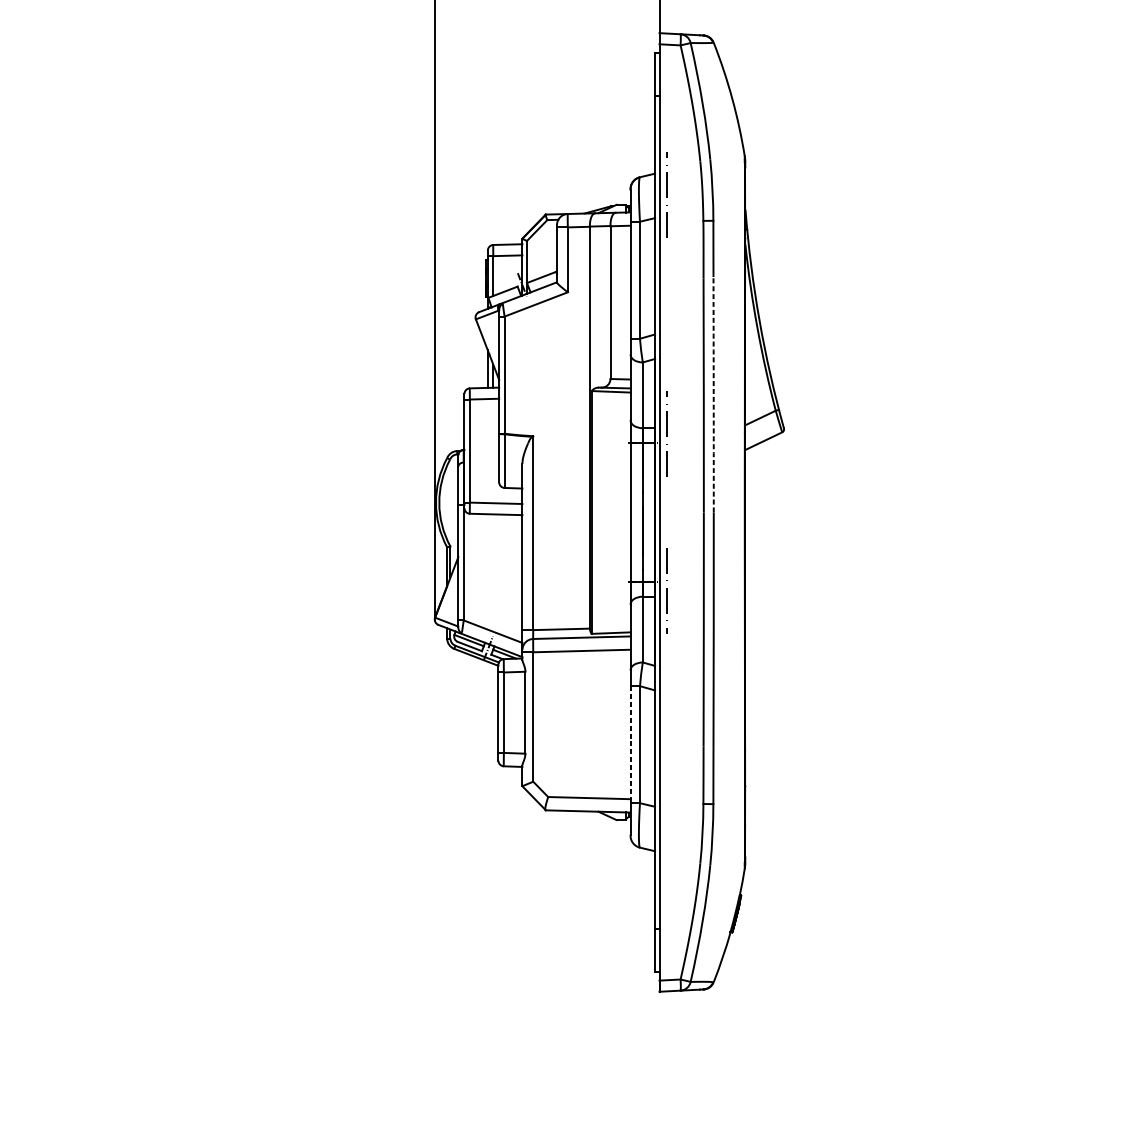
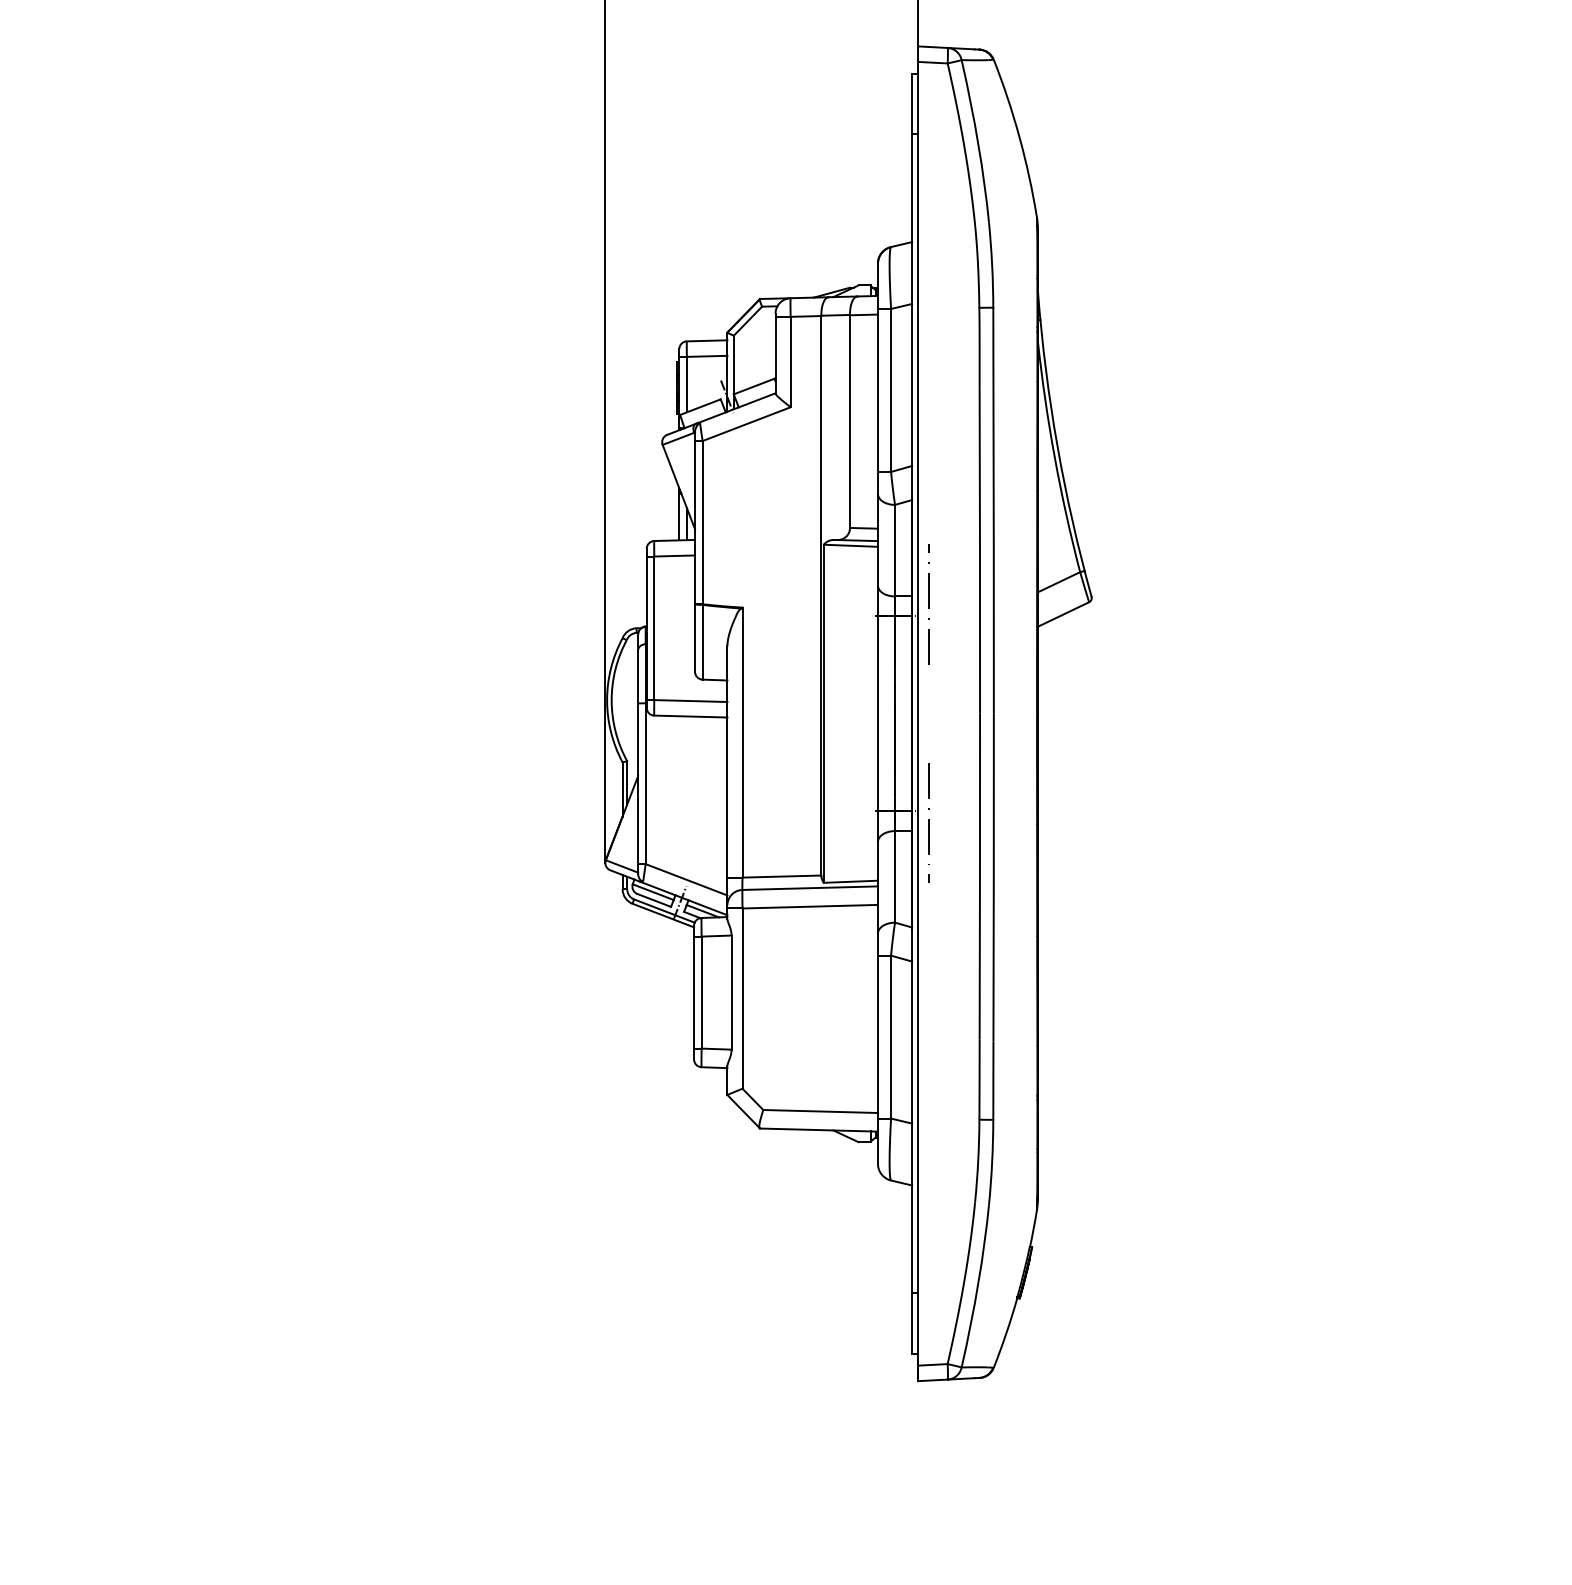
line: (666, 194) -> (928, 271), removed
arc: (713, 394) -> (993, 549), dashed -> solid
line: (630, 744) -> (877, 1037), dashed -> solid

